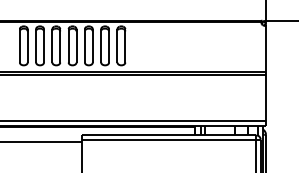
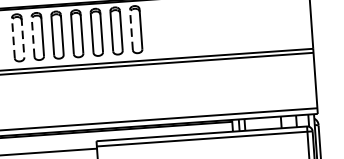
line: (19, 45) -> (12, 37), solid -> dashed
line: (27, 45) -> (22, 37), solid -> dashed
line: (36, 45) -> (33, 36), solid -> dashed
line: (117, 45) -> (131, 29), solid -> dashed

